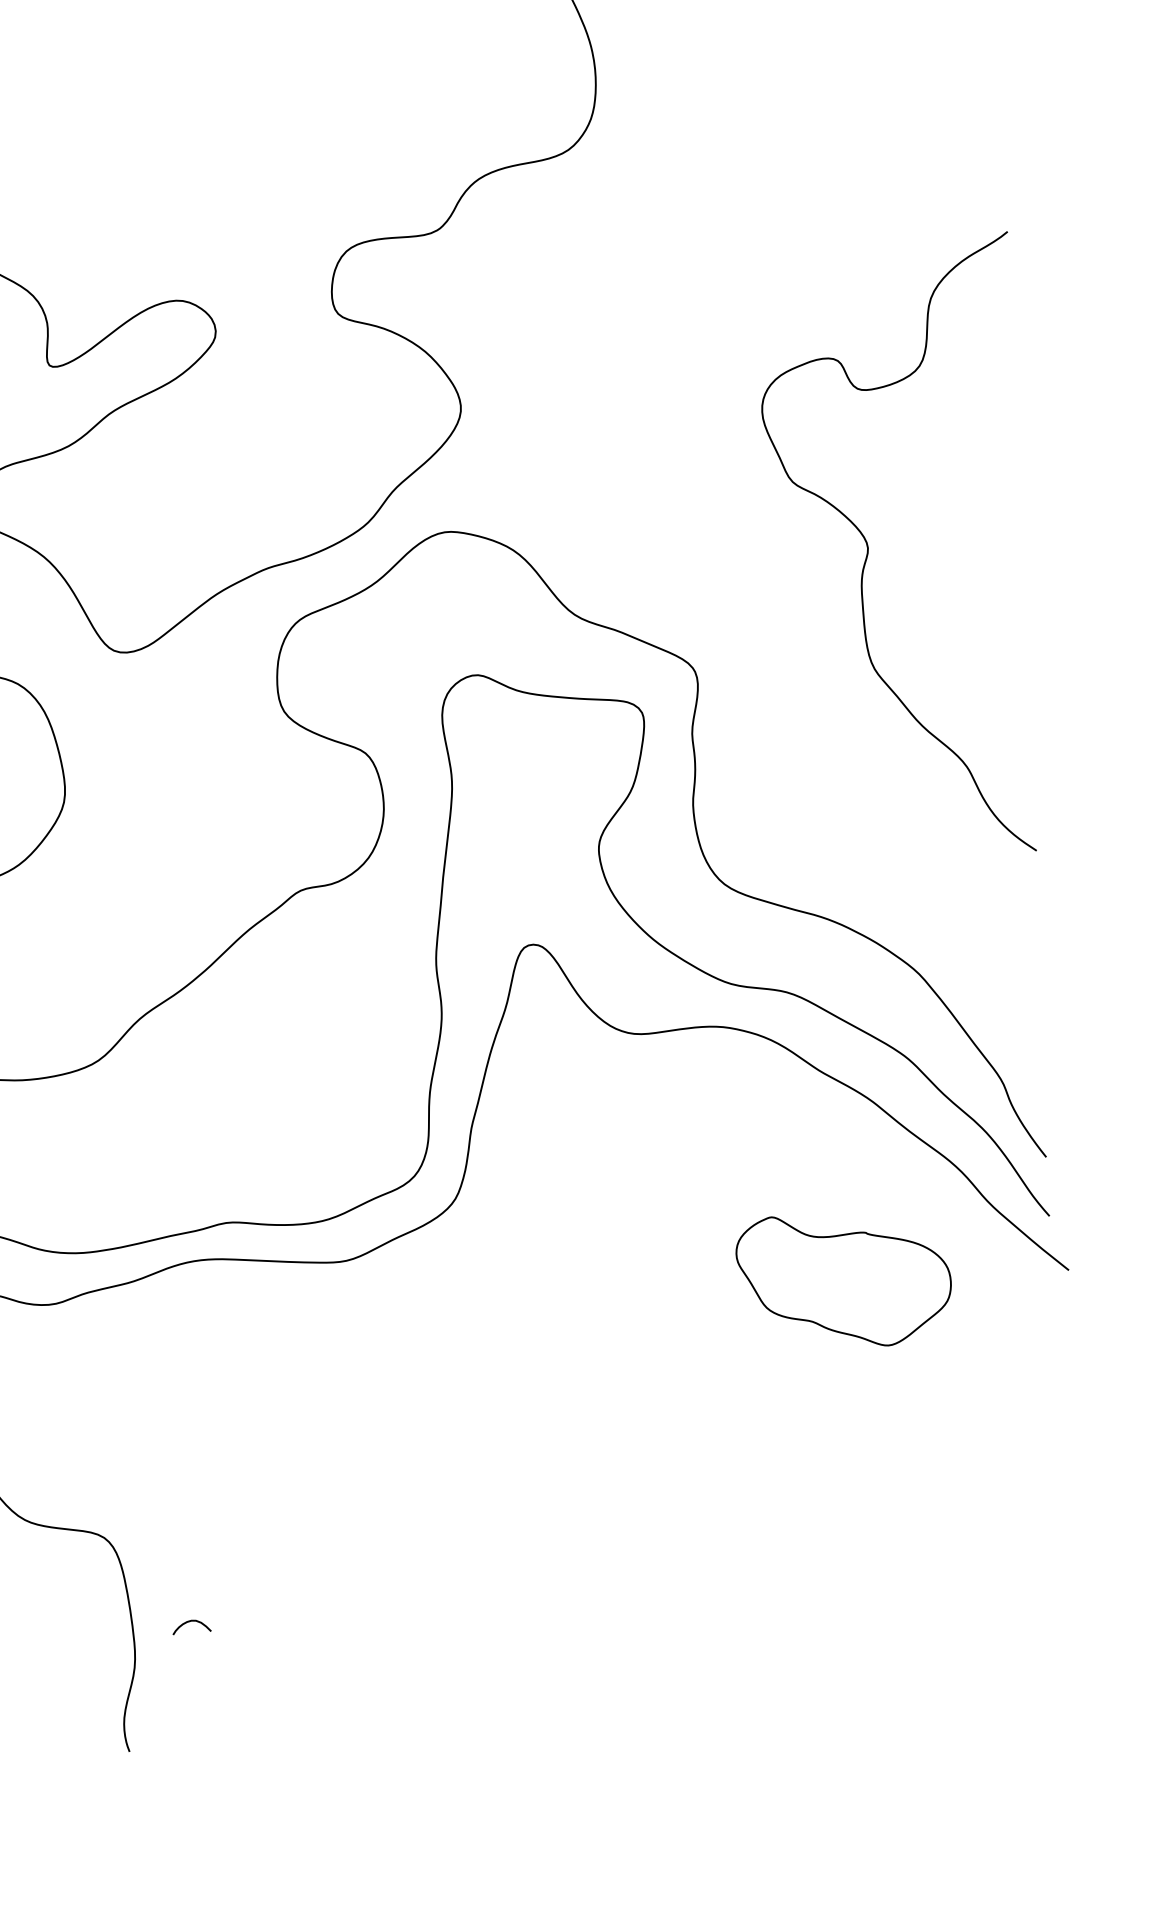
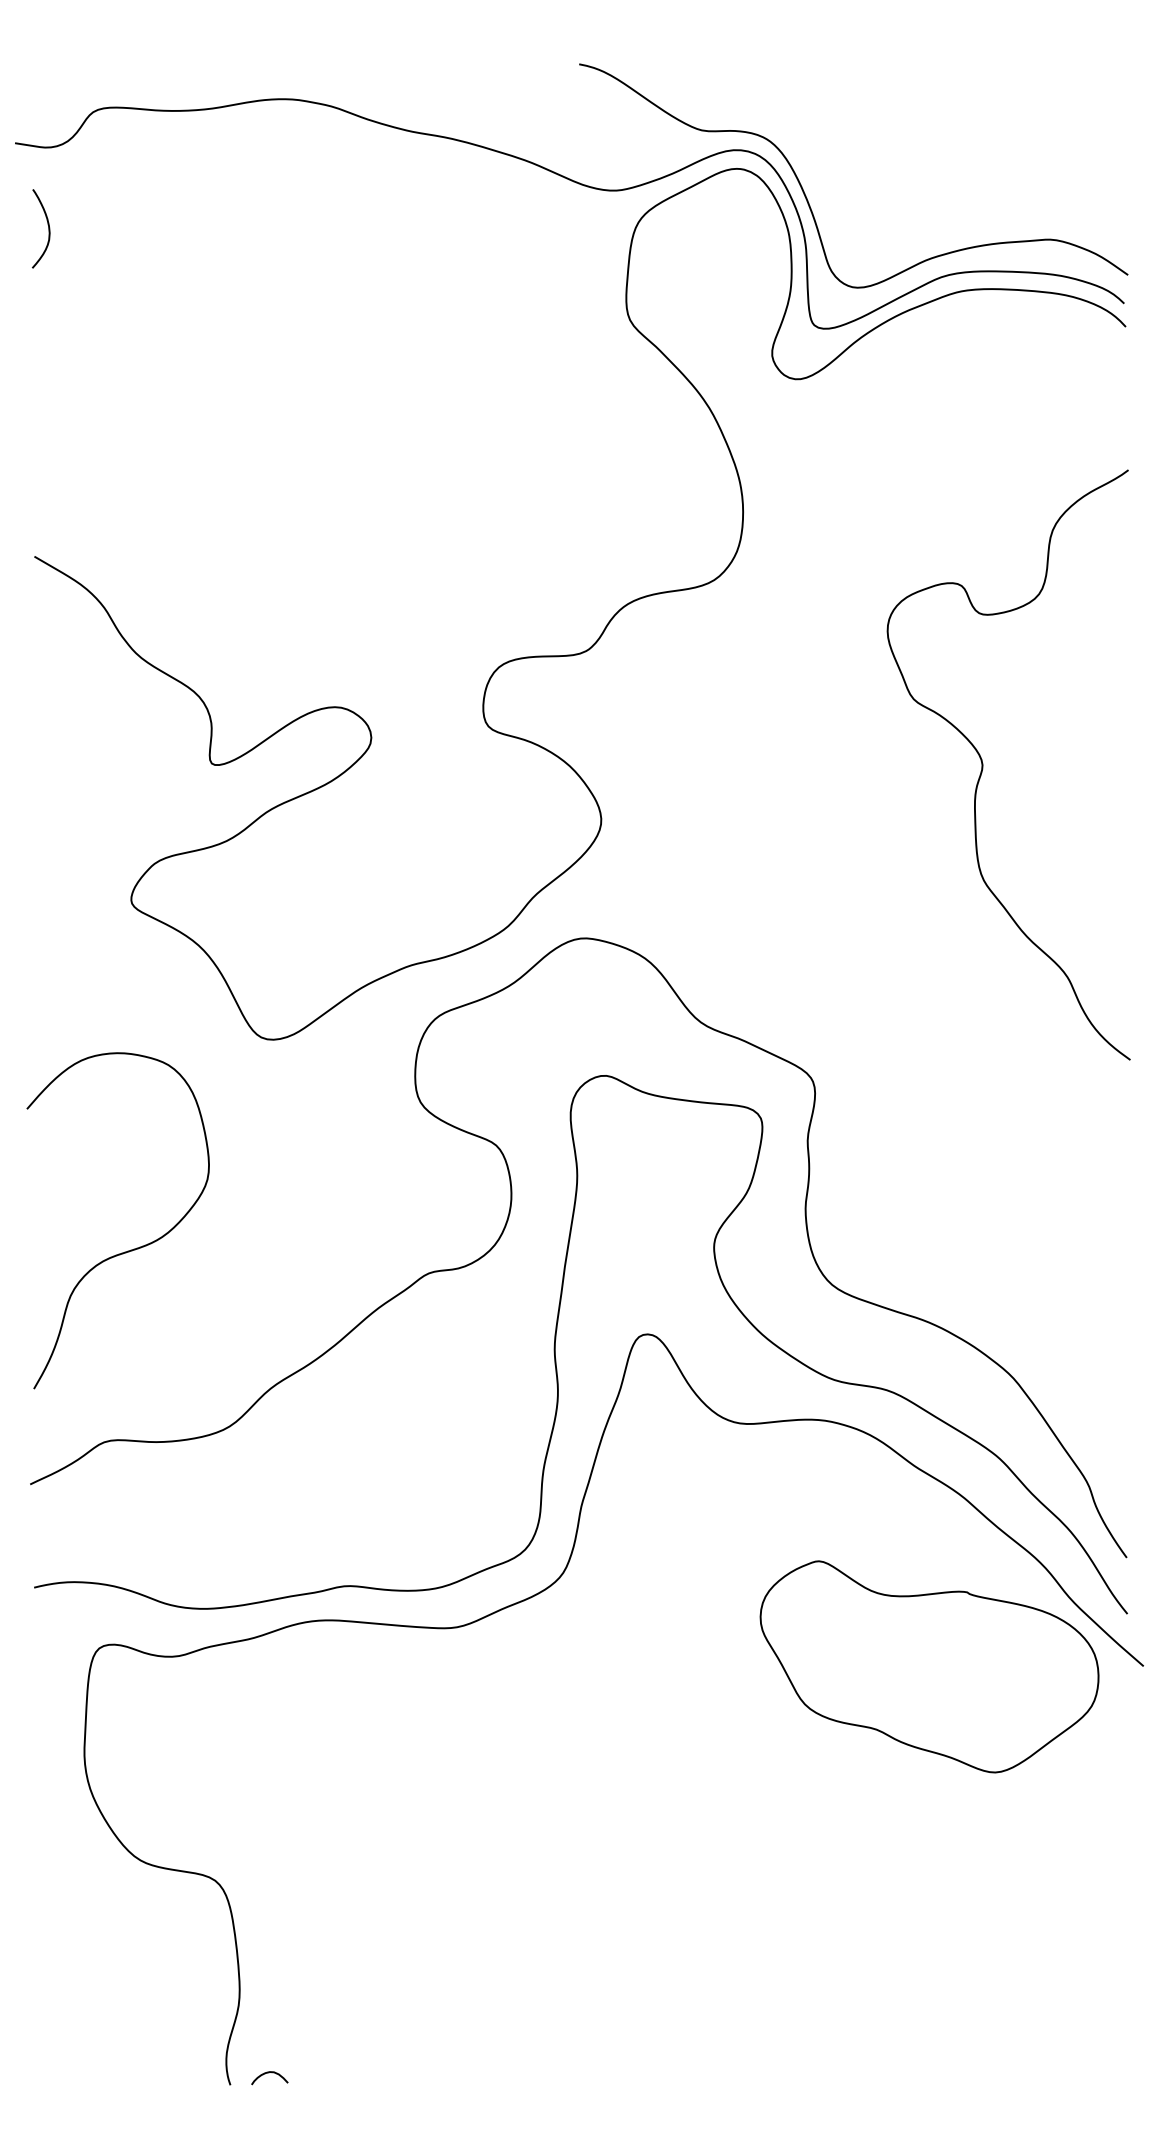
curve: (868, 547) -> (983, 764), moved
part: (844, 1280) -> (929, 1666), size x1.67
curve: (191, 1622) -> (269, 2073), moved

